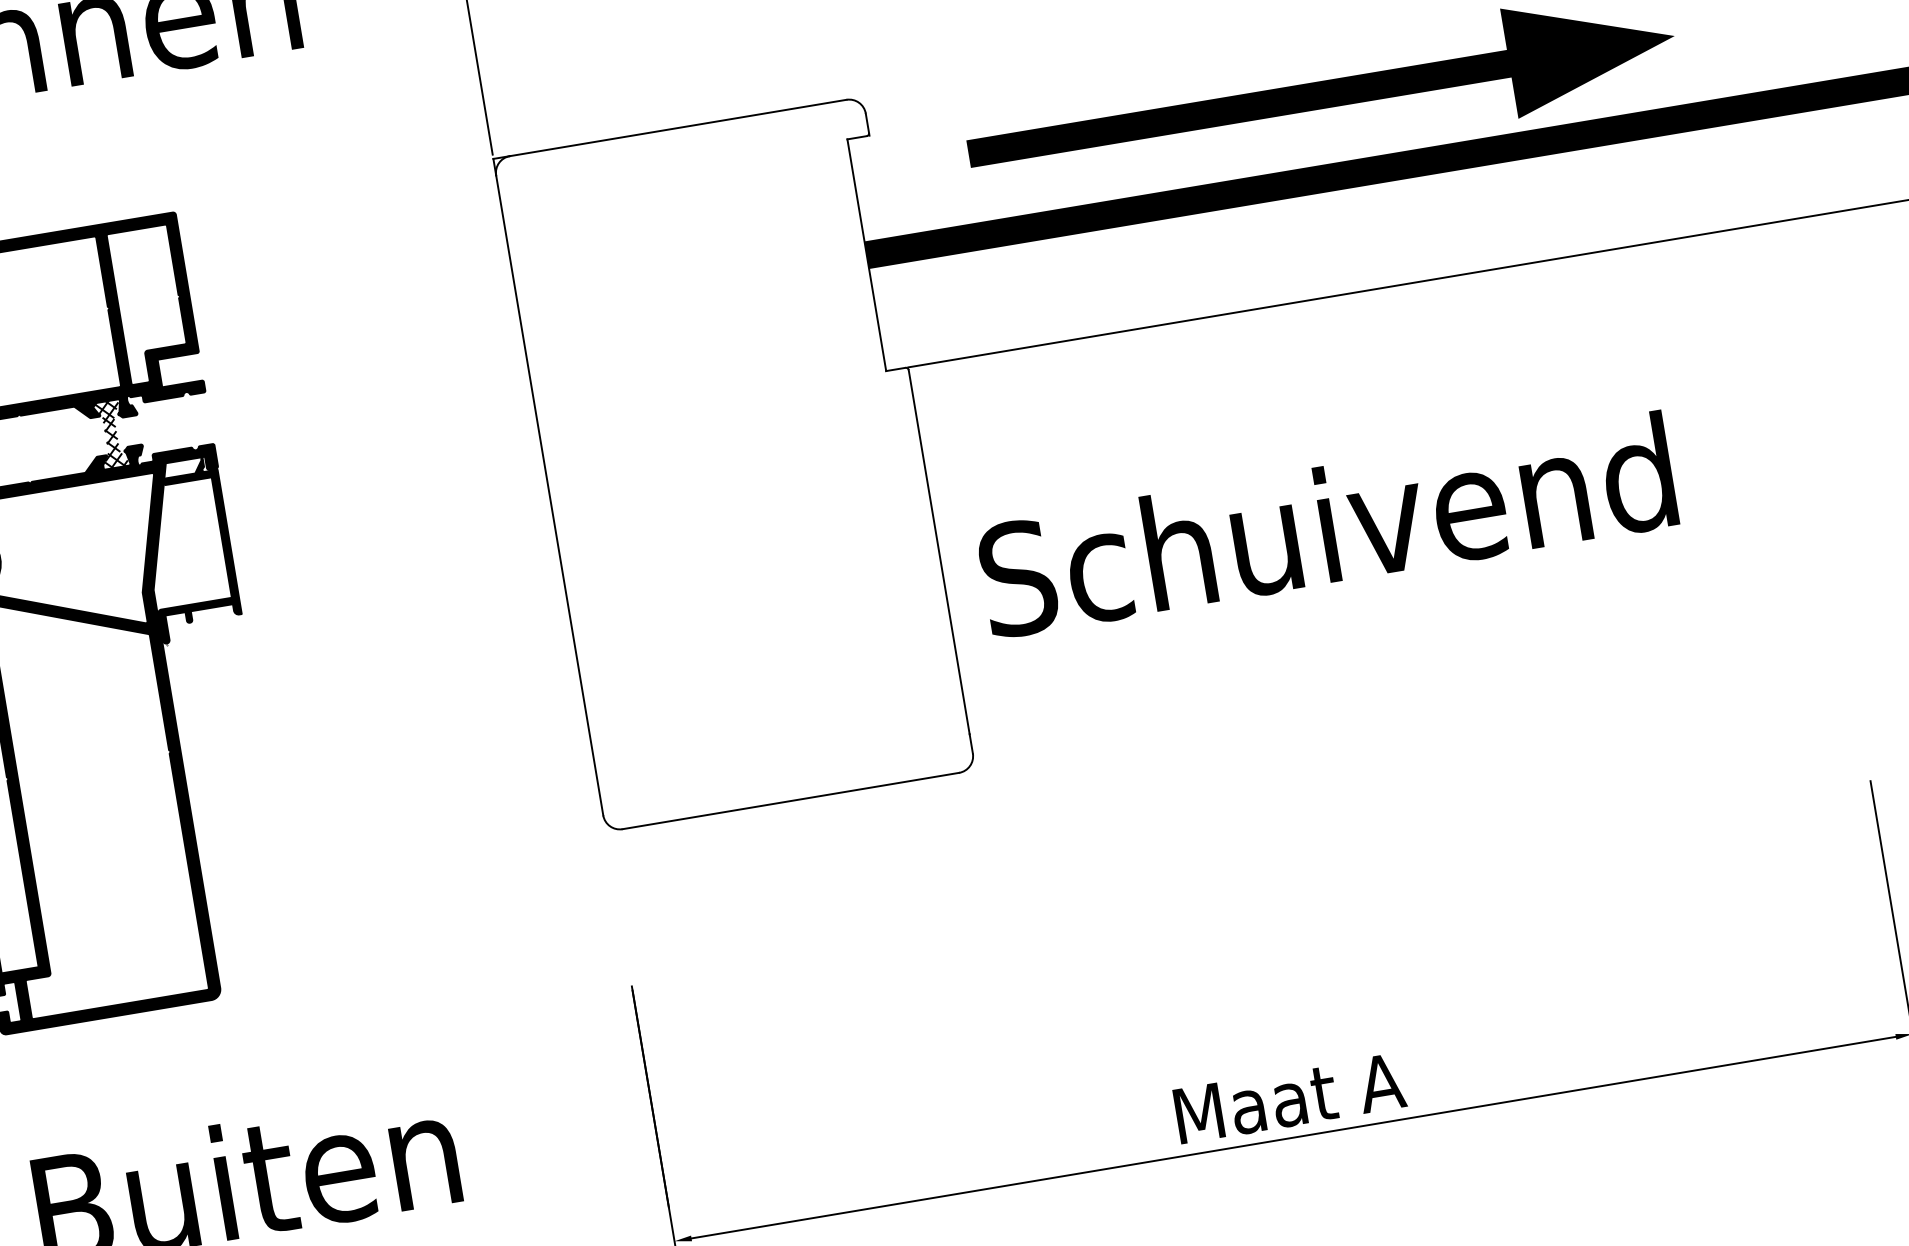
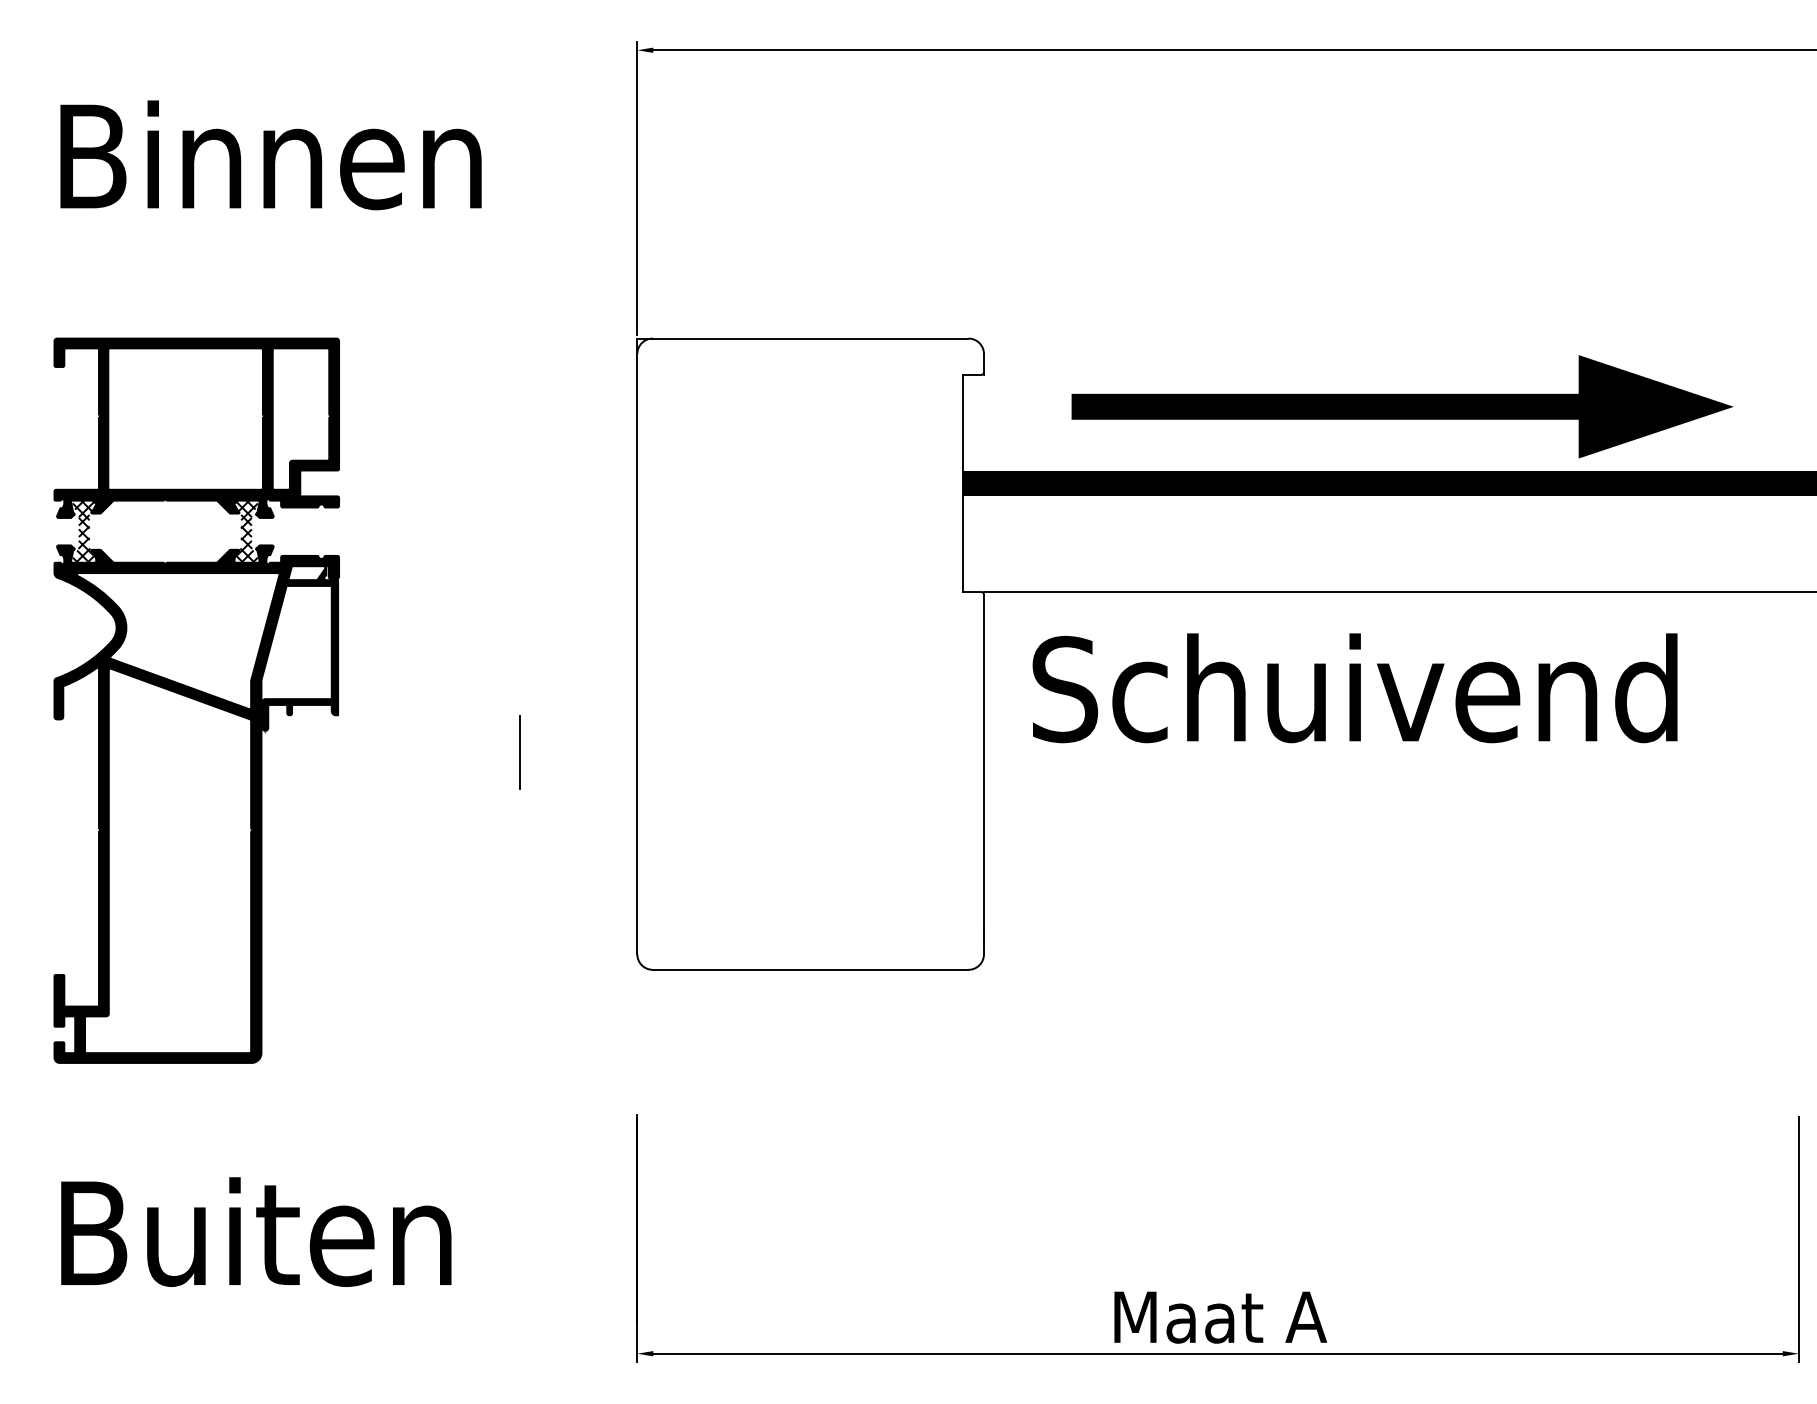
text: (1326, 525) -> (1354, 688), moved
line: (442, 621) -> (520, 752), added

